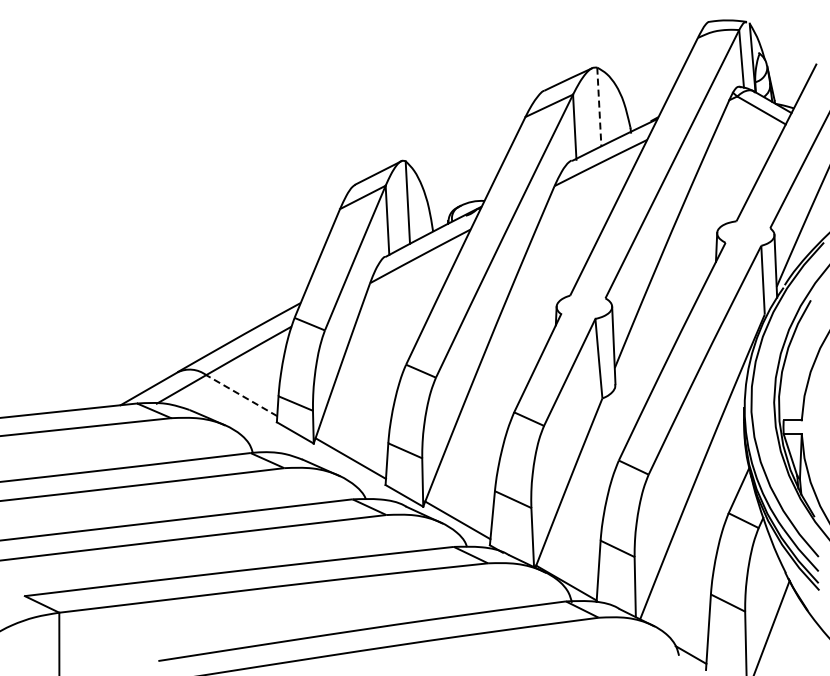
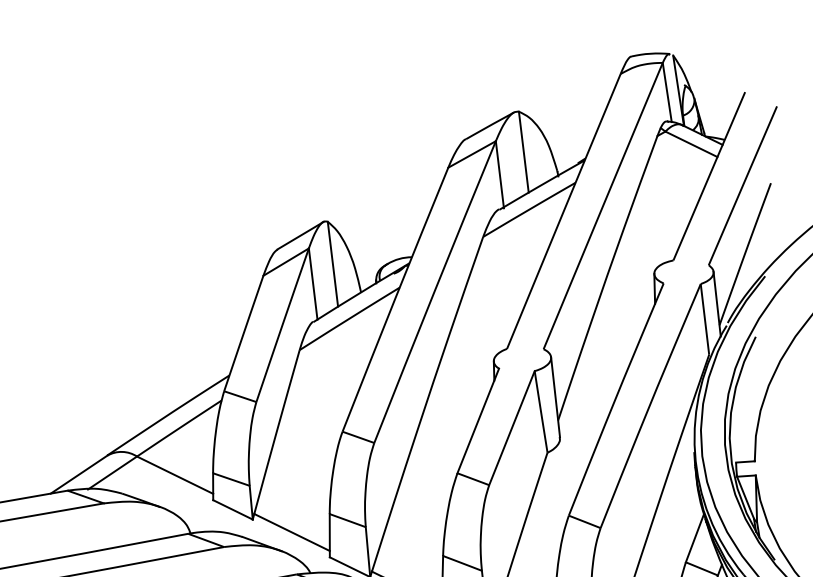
line: (599, 107) -> (524, 152), dashed -> solid
line: (241, 395) -> (174, 475), dashed -> solid

